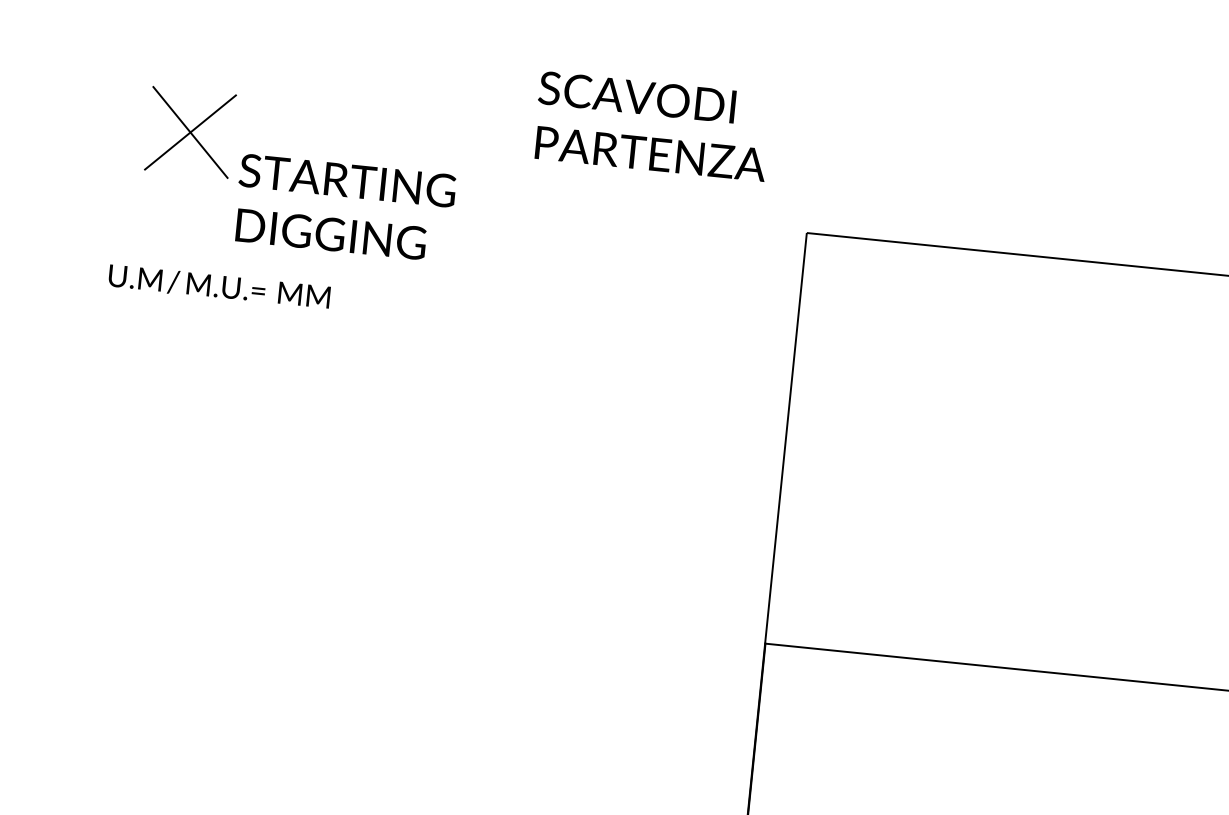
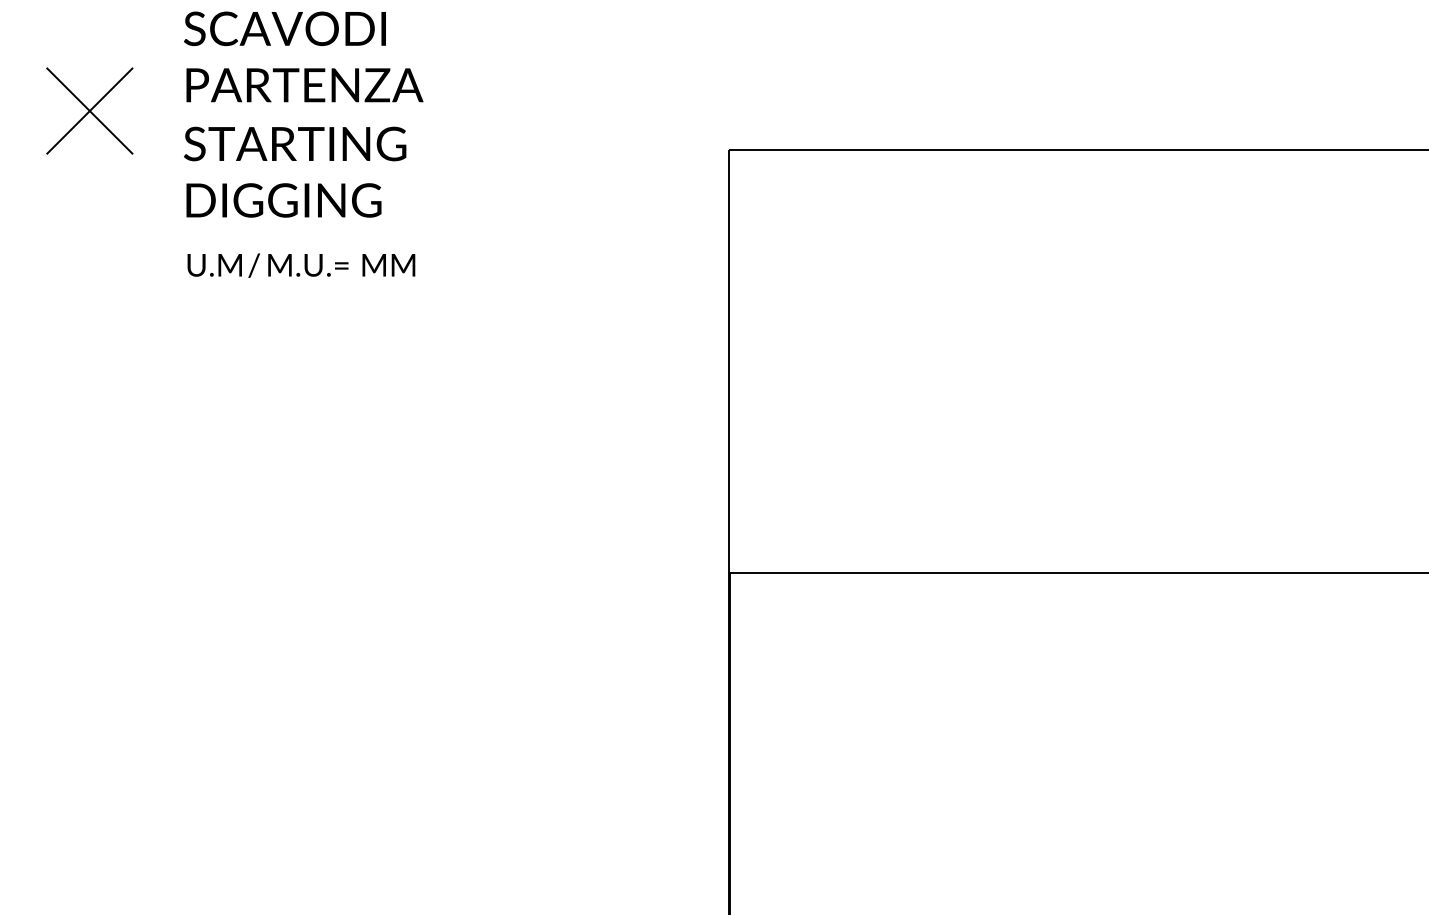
text: (652, 125) -> (303, 56), moved
text: (345, 207) -> (295, 171), moved
text: (219, 286) -> (301, 265), moved

